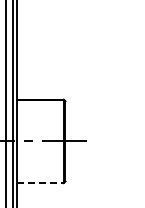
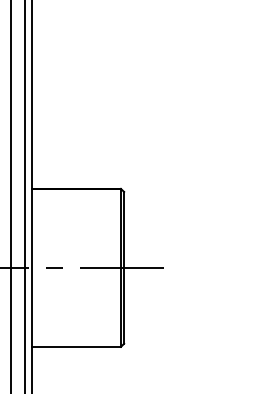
line: (40, 183) -> (76, 347), dashed -> solid

